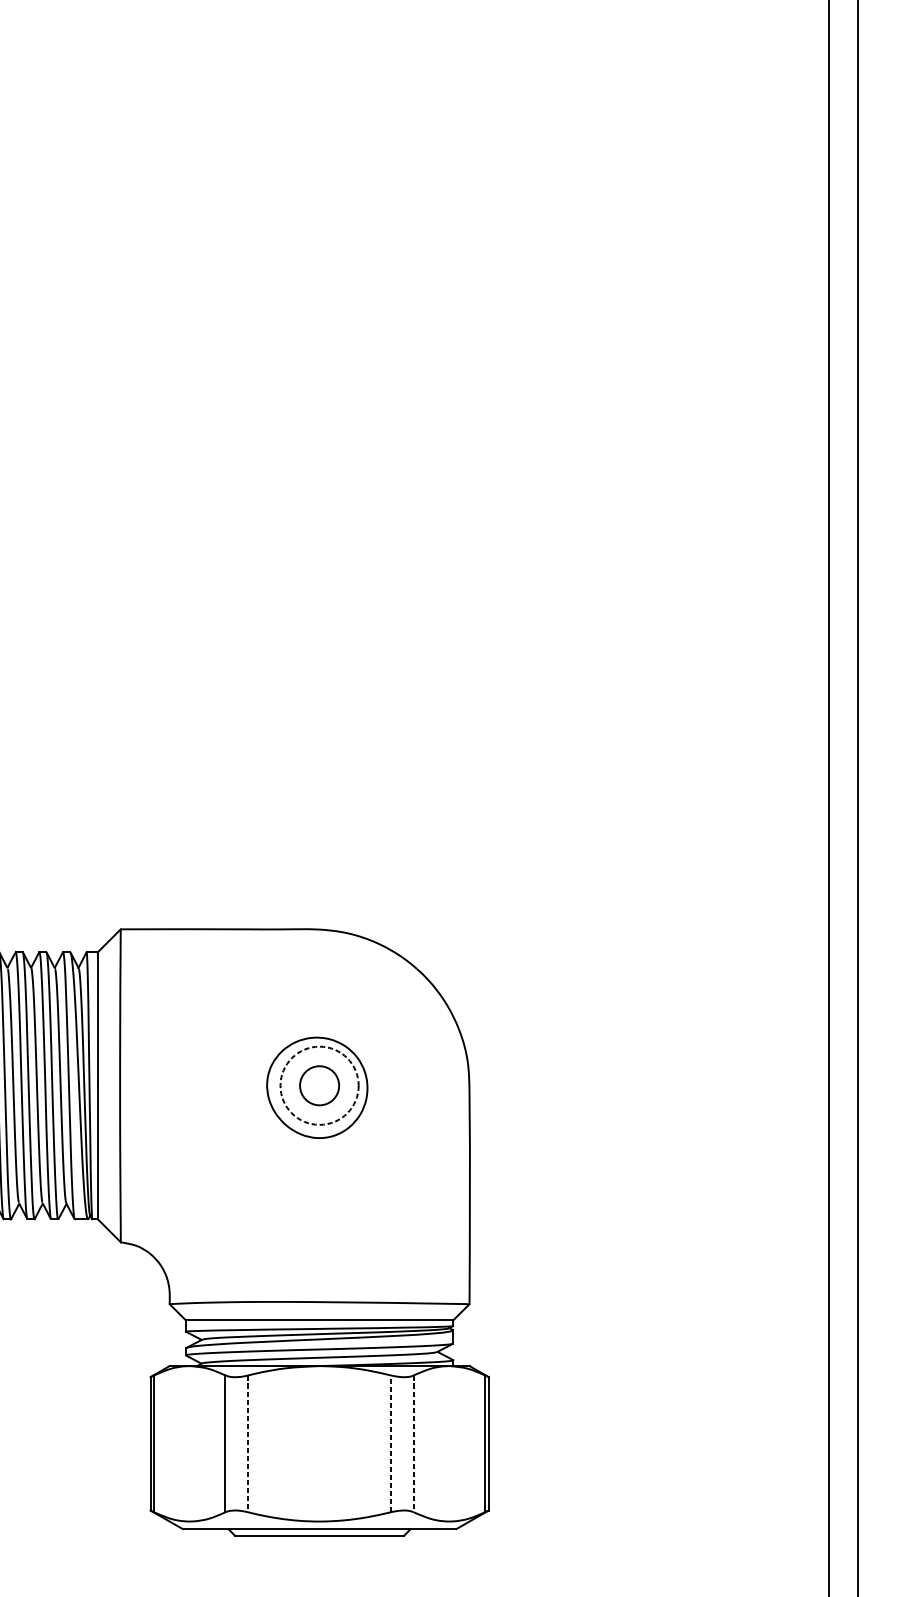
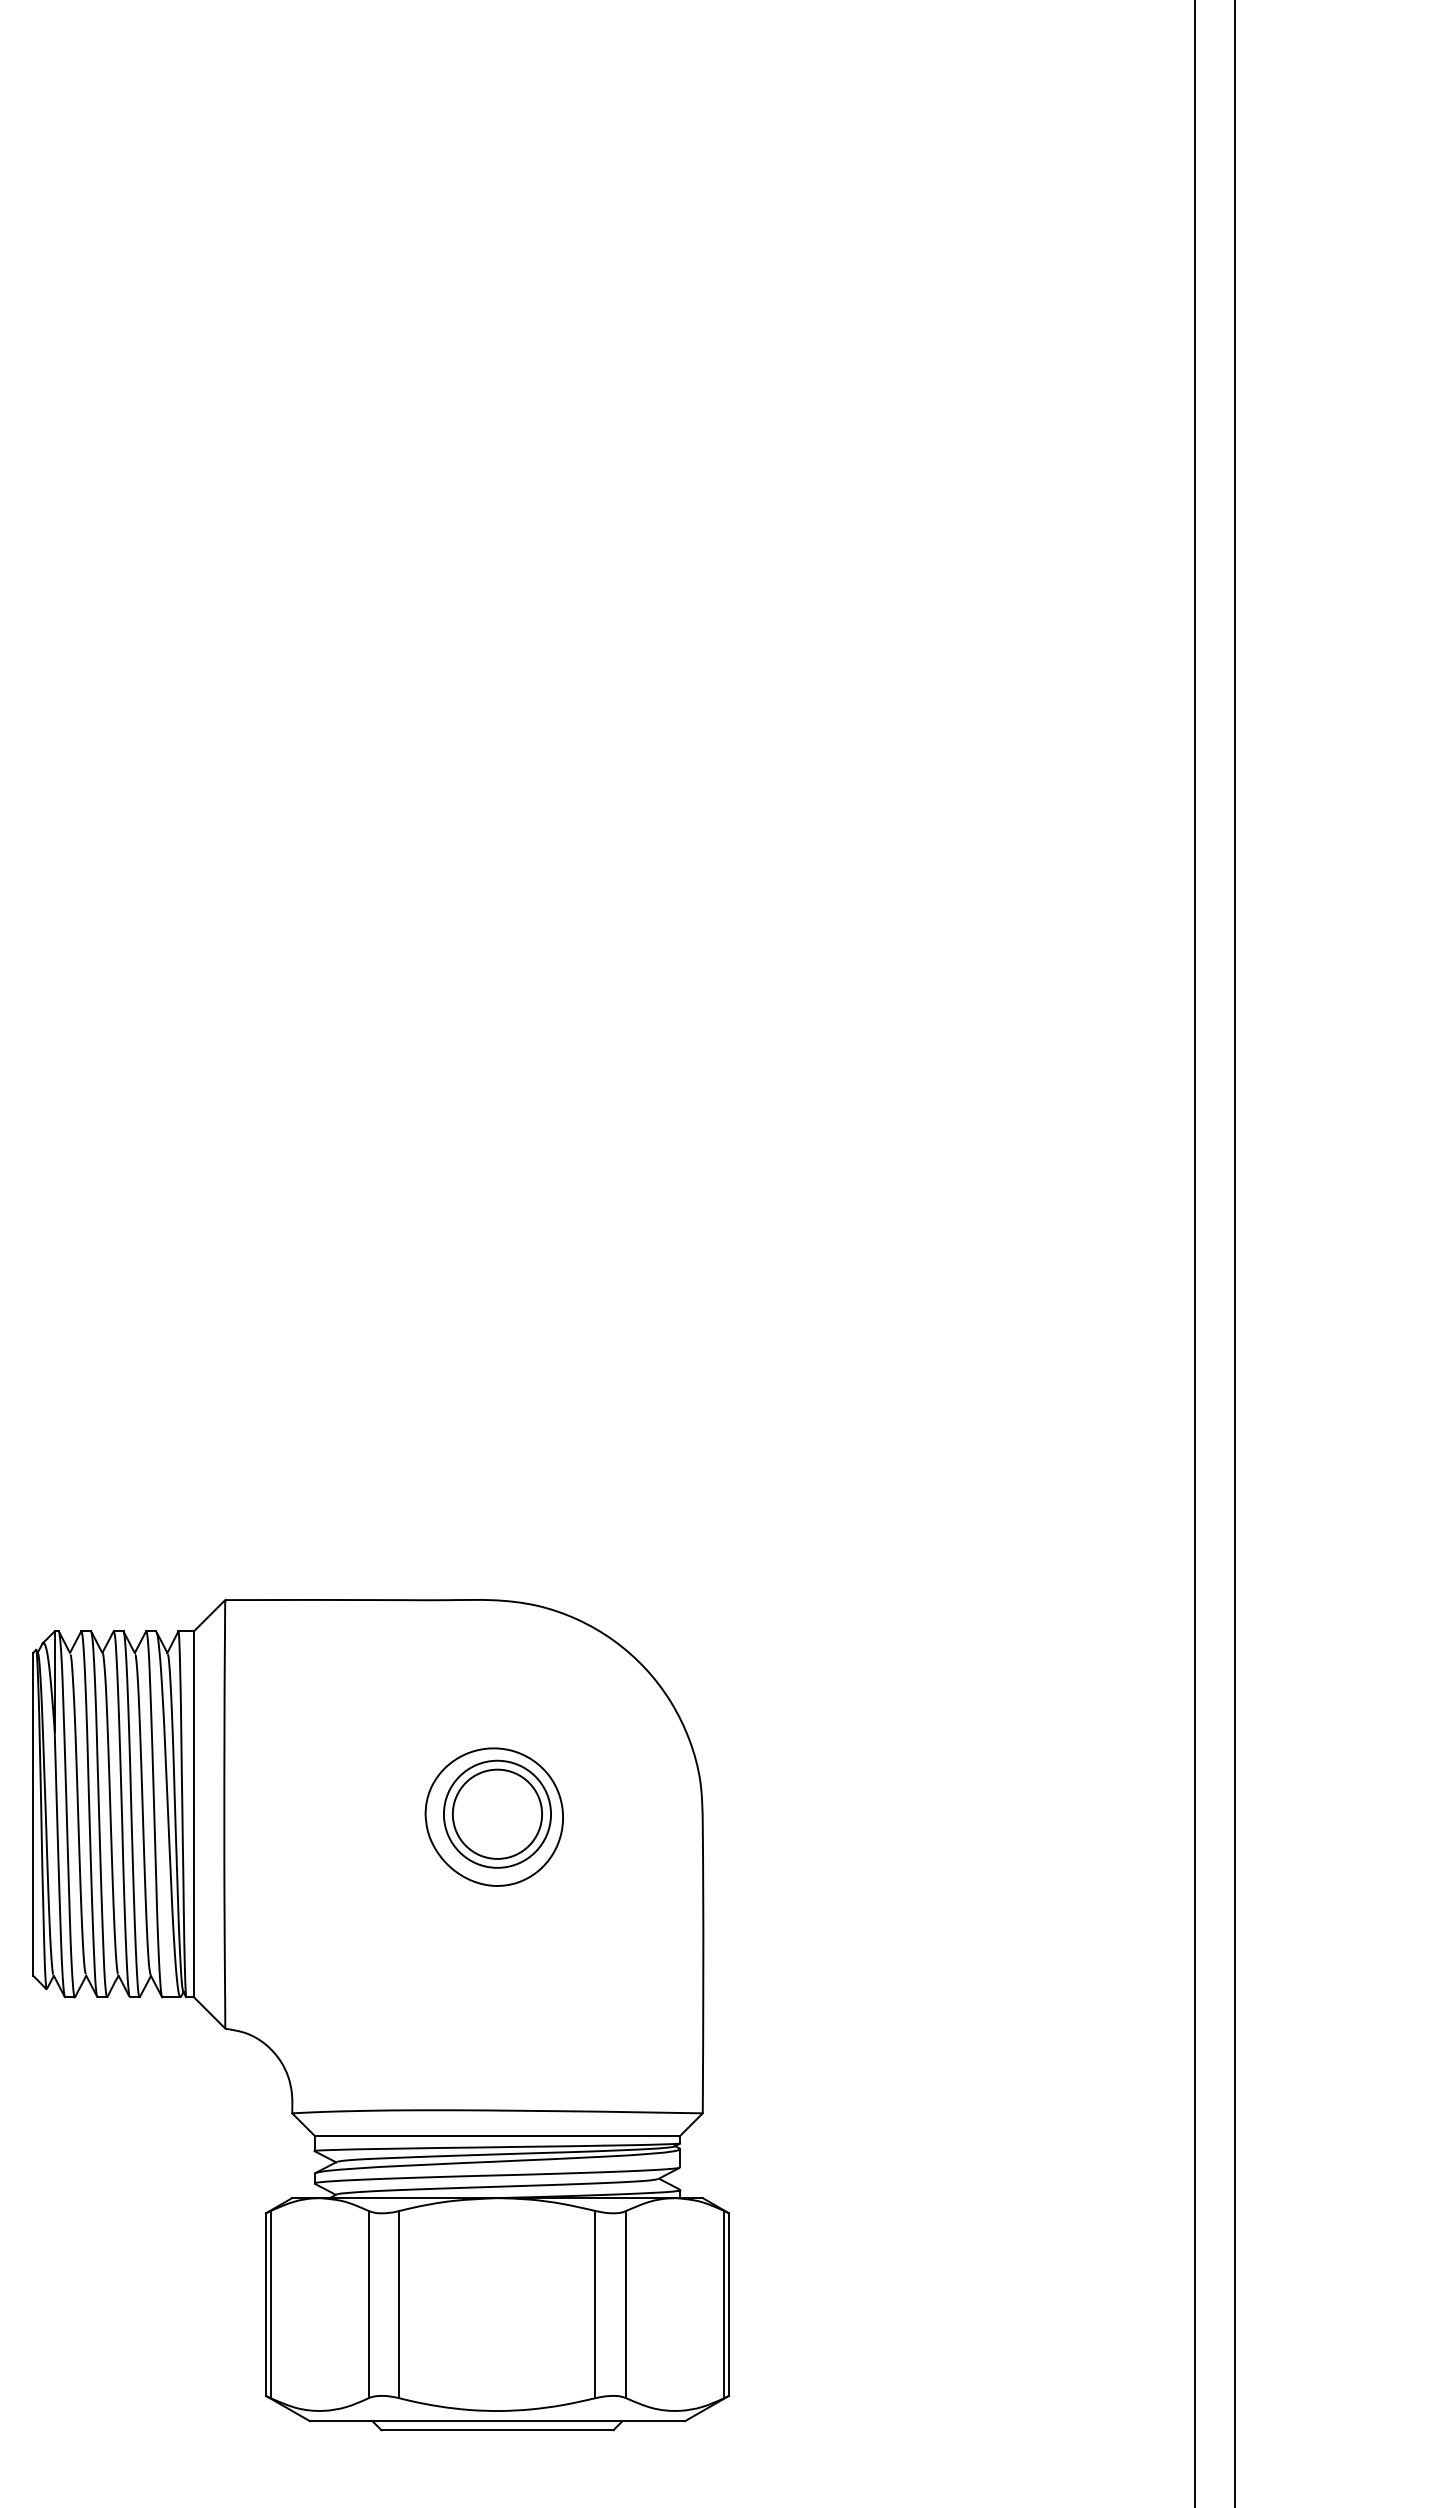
circle: (319, 1085) -> (497, 1813), dashed -> solid
circle: (319, 1085) -> (497, 1813), size x1.67
line: (248, 1443) -> (399, 2304), dashed -> solid
line: (391, 1443) -> (595, 2304), dashed -> solid
line: (413, 1443) -> (626, 2304), dashed -> solid

